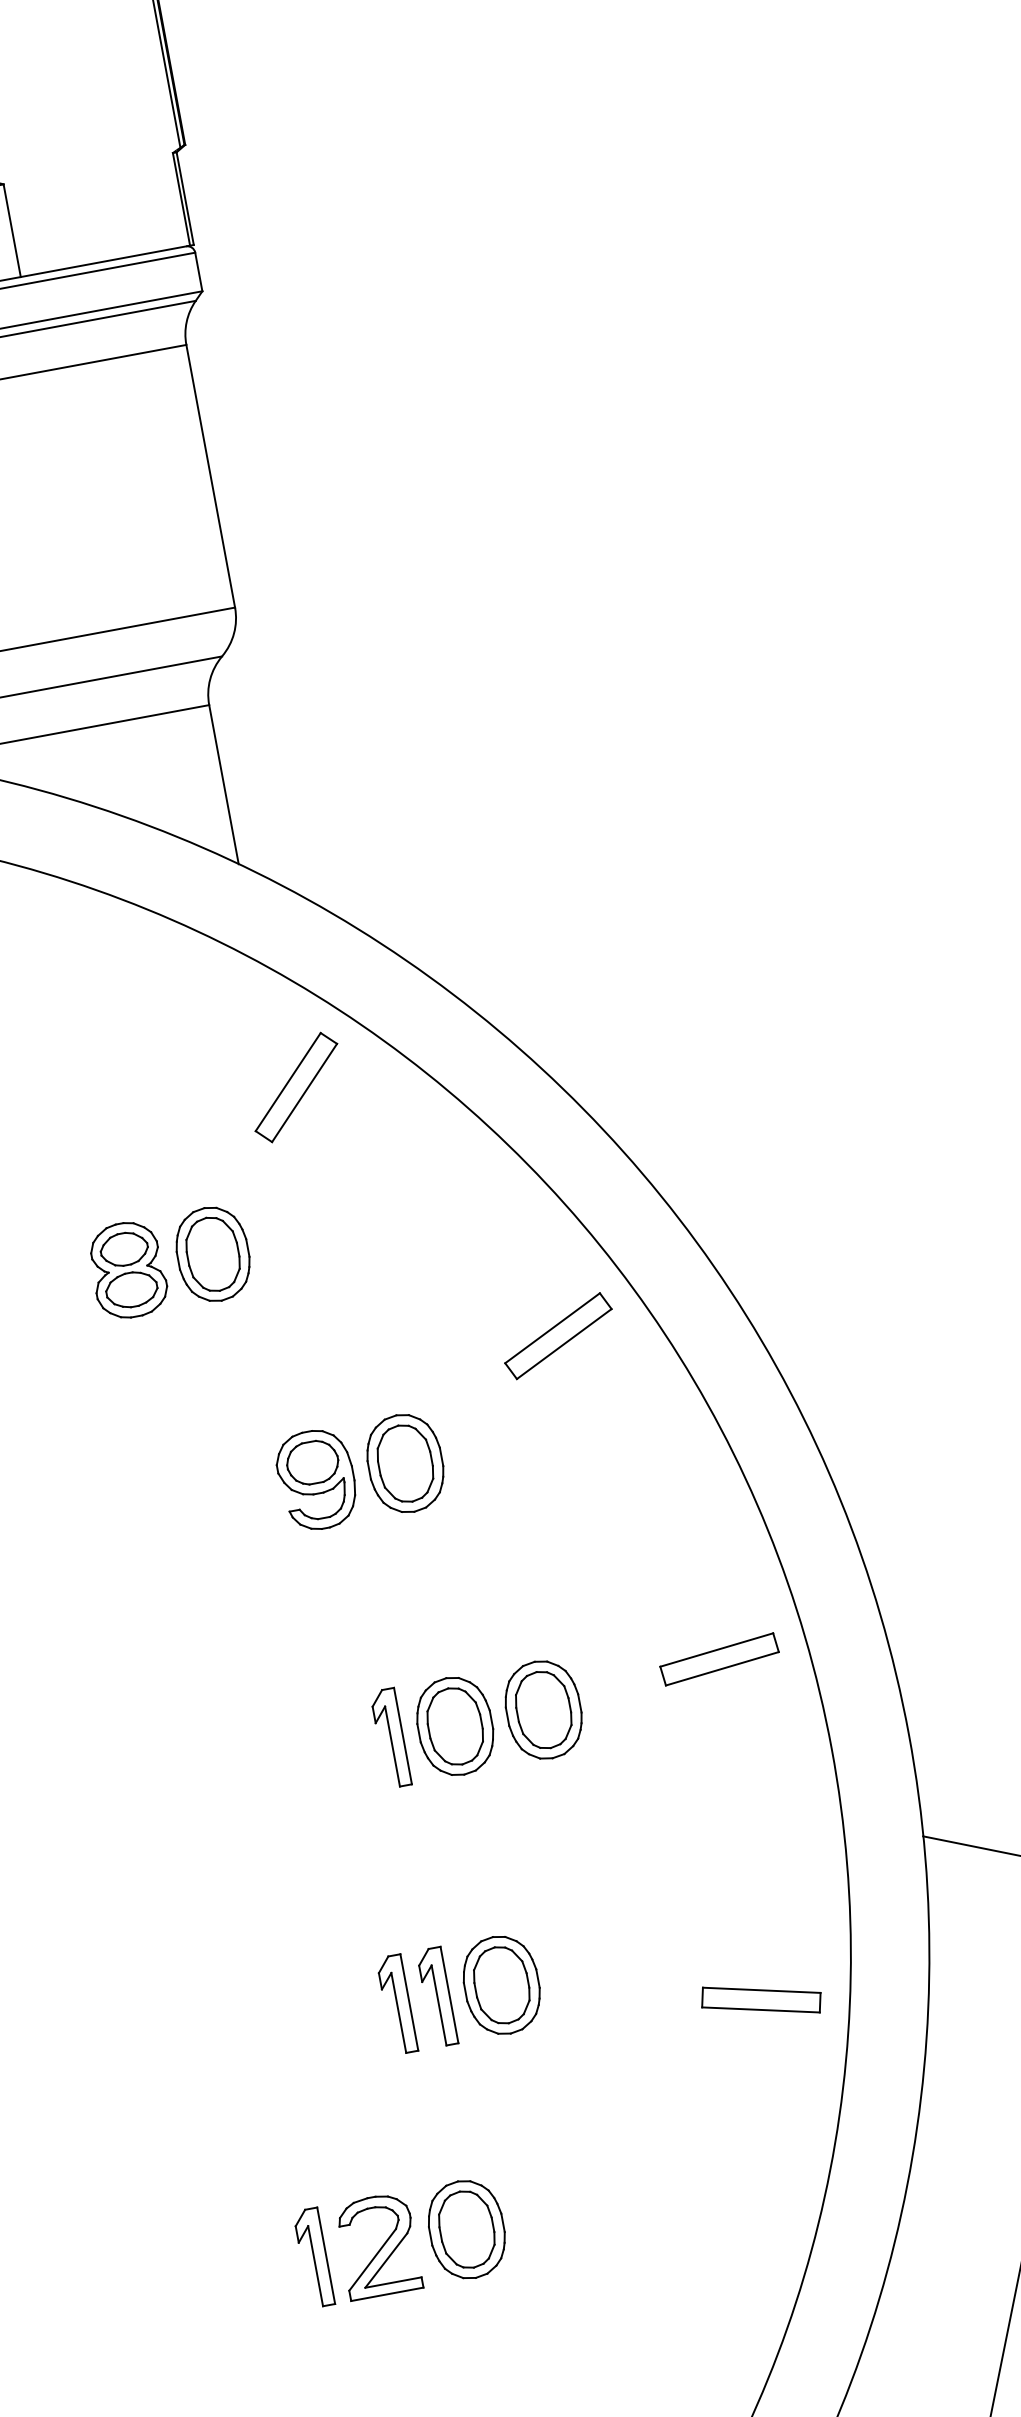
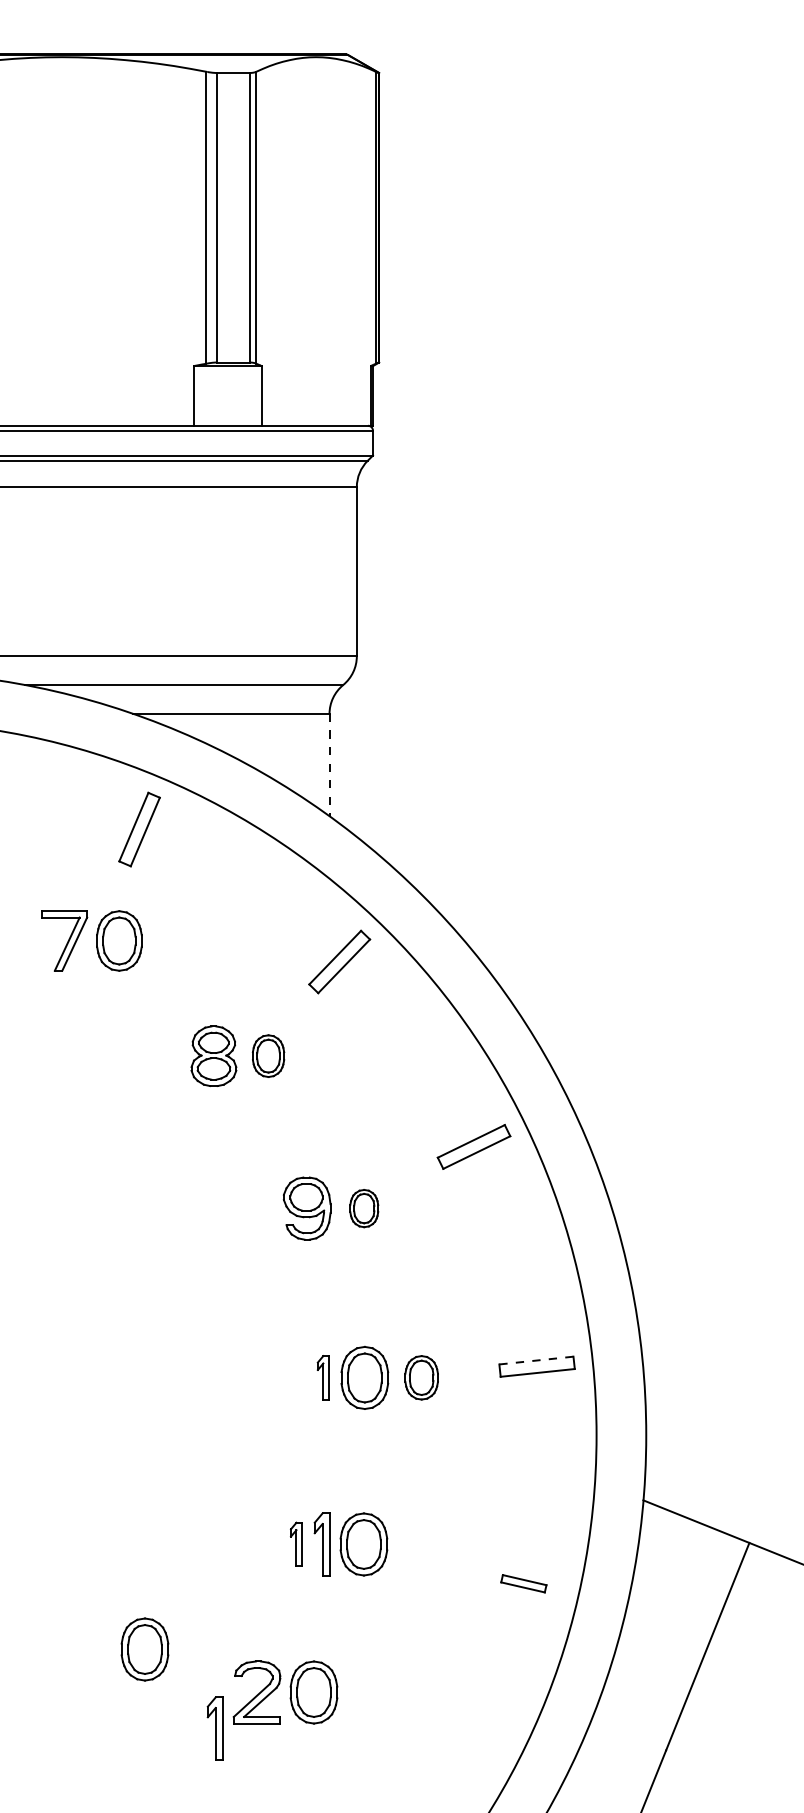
line: (224, 785) -> (329, 765), solid -> dashed
part: (212, 1253) -> (268, 1055), size x0.7
part: (405, 1463) -> (364, 1208), size x0.6
line: (715, 1650) -> (535, 1360), solid -> dashed
part: (543, 1709) -> (421, 1377), size x0.7
part: (389, 1737) -> (322, 1377), size x0.7
part: (760, 2000) -> (523, 1583), size x0.6
part: (395, 2005) -> (295, 1544), size x0.7
part: (191, 2211) -> (144, 1649), added
part: (312, 2258) -> (214, 1728), moved

